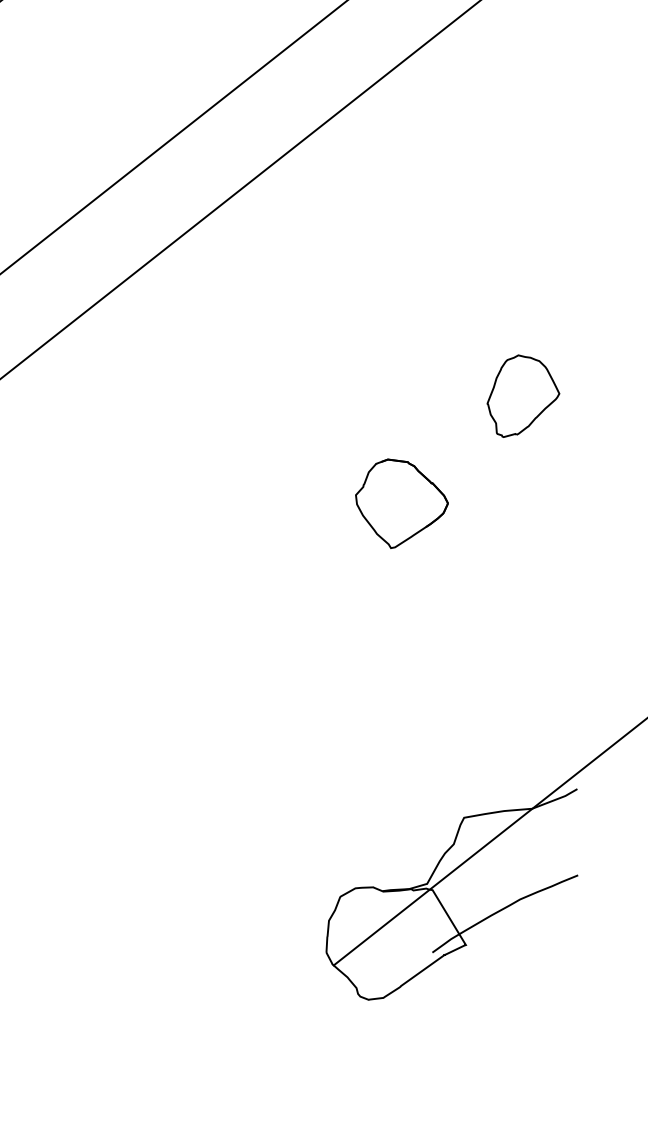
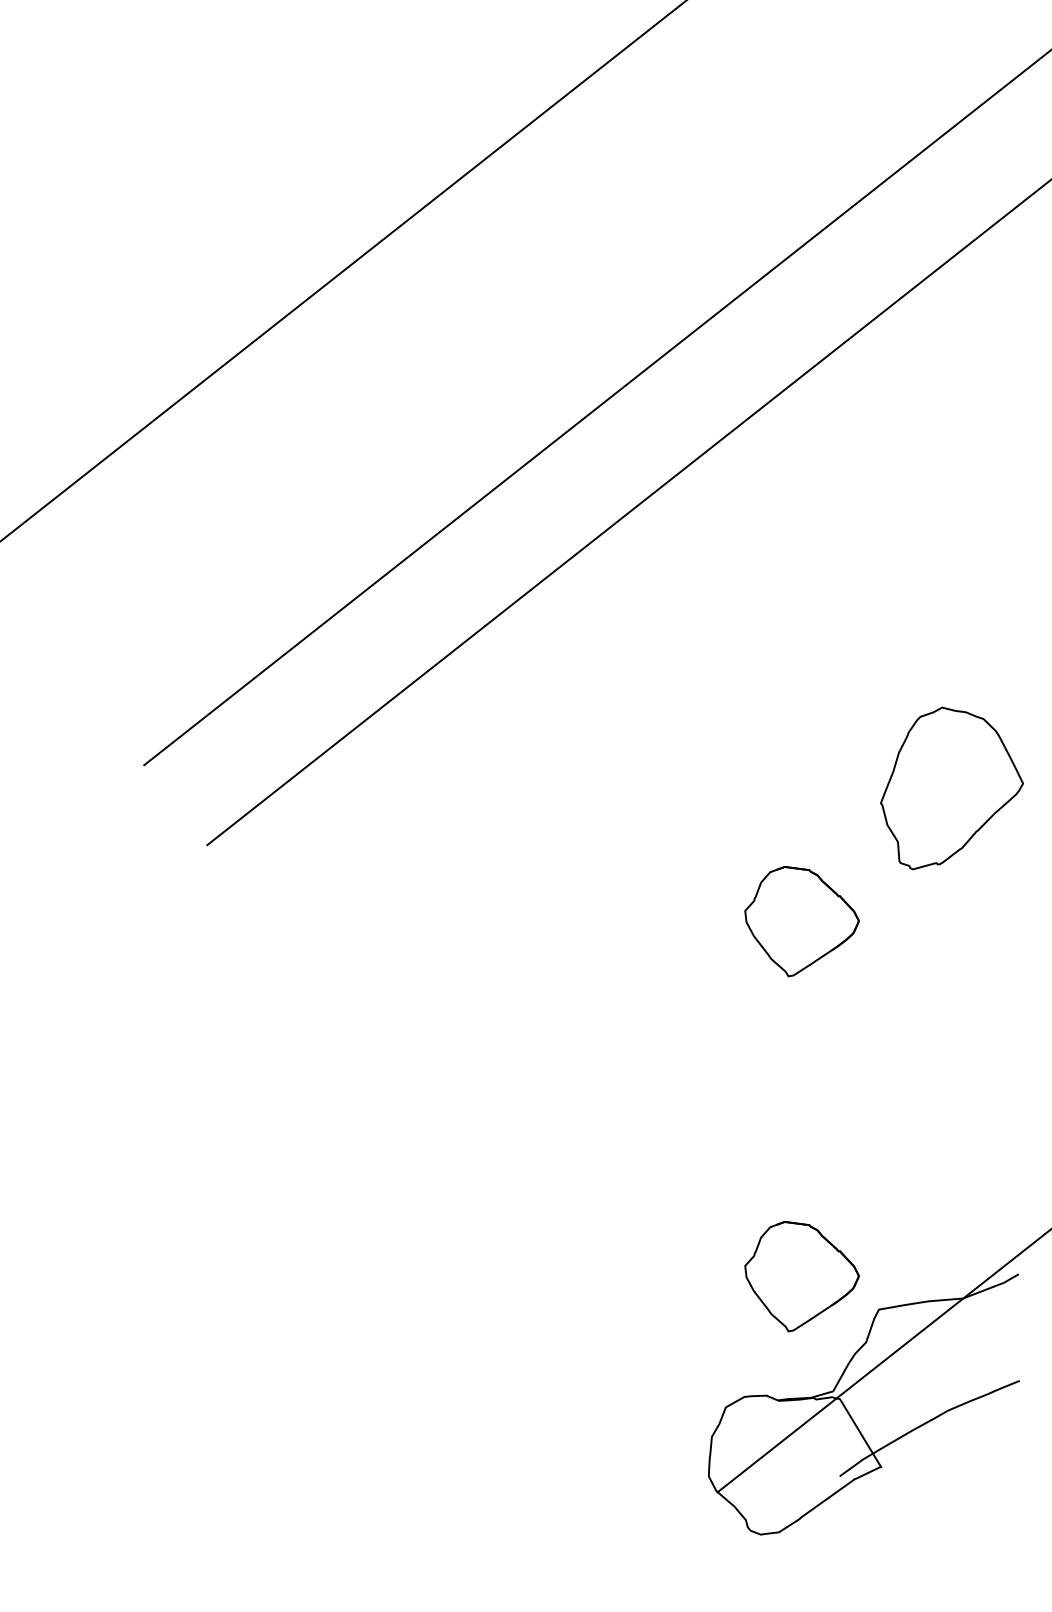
part: (523, 396) -> (952, 788), size x1.6
part: (401, 790) -> (801, 1276), added

